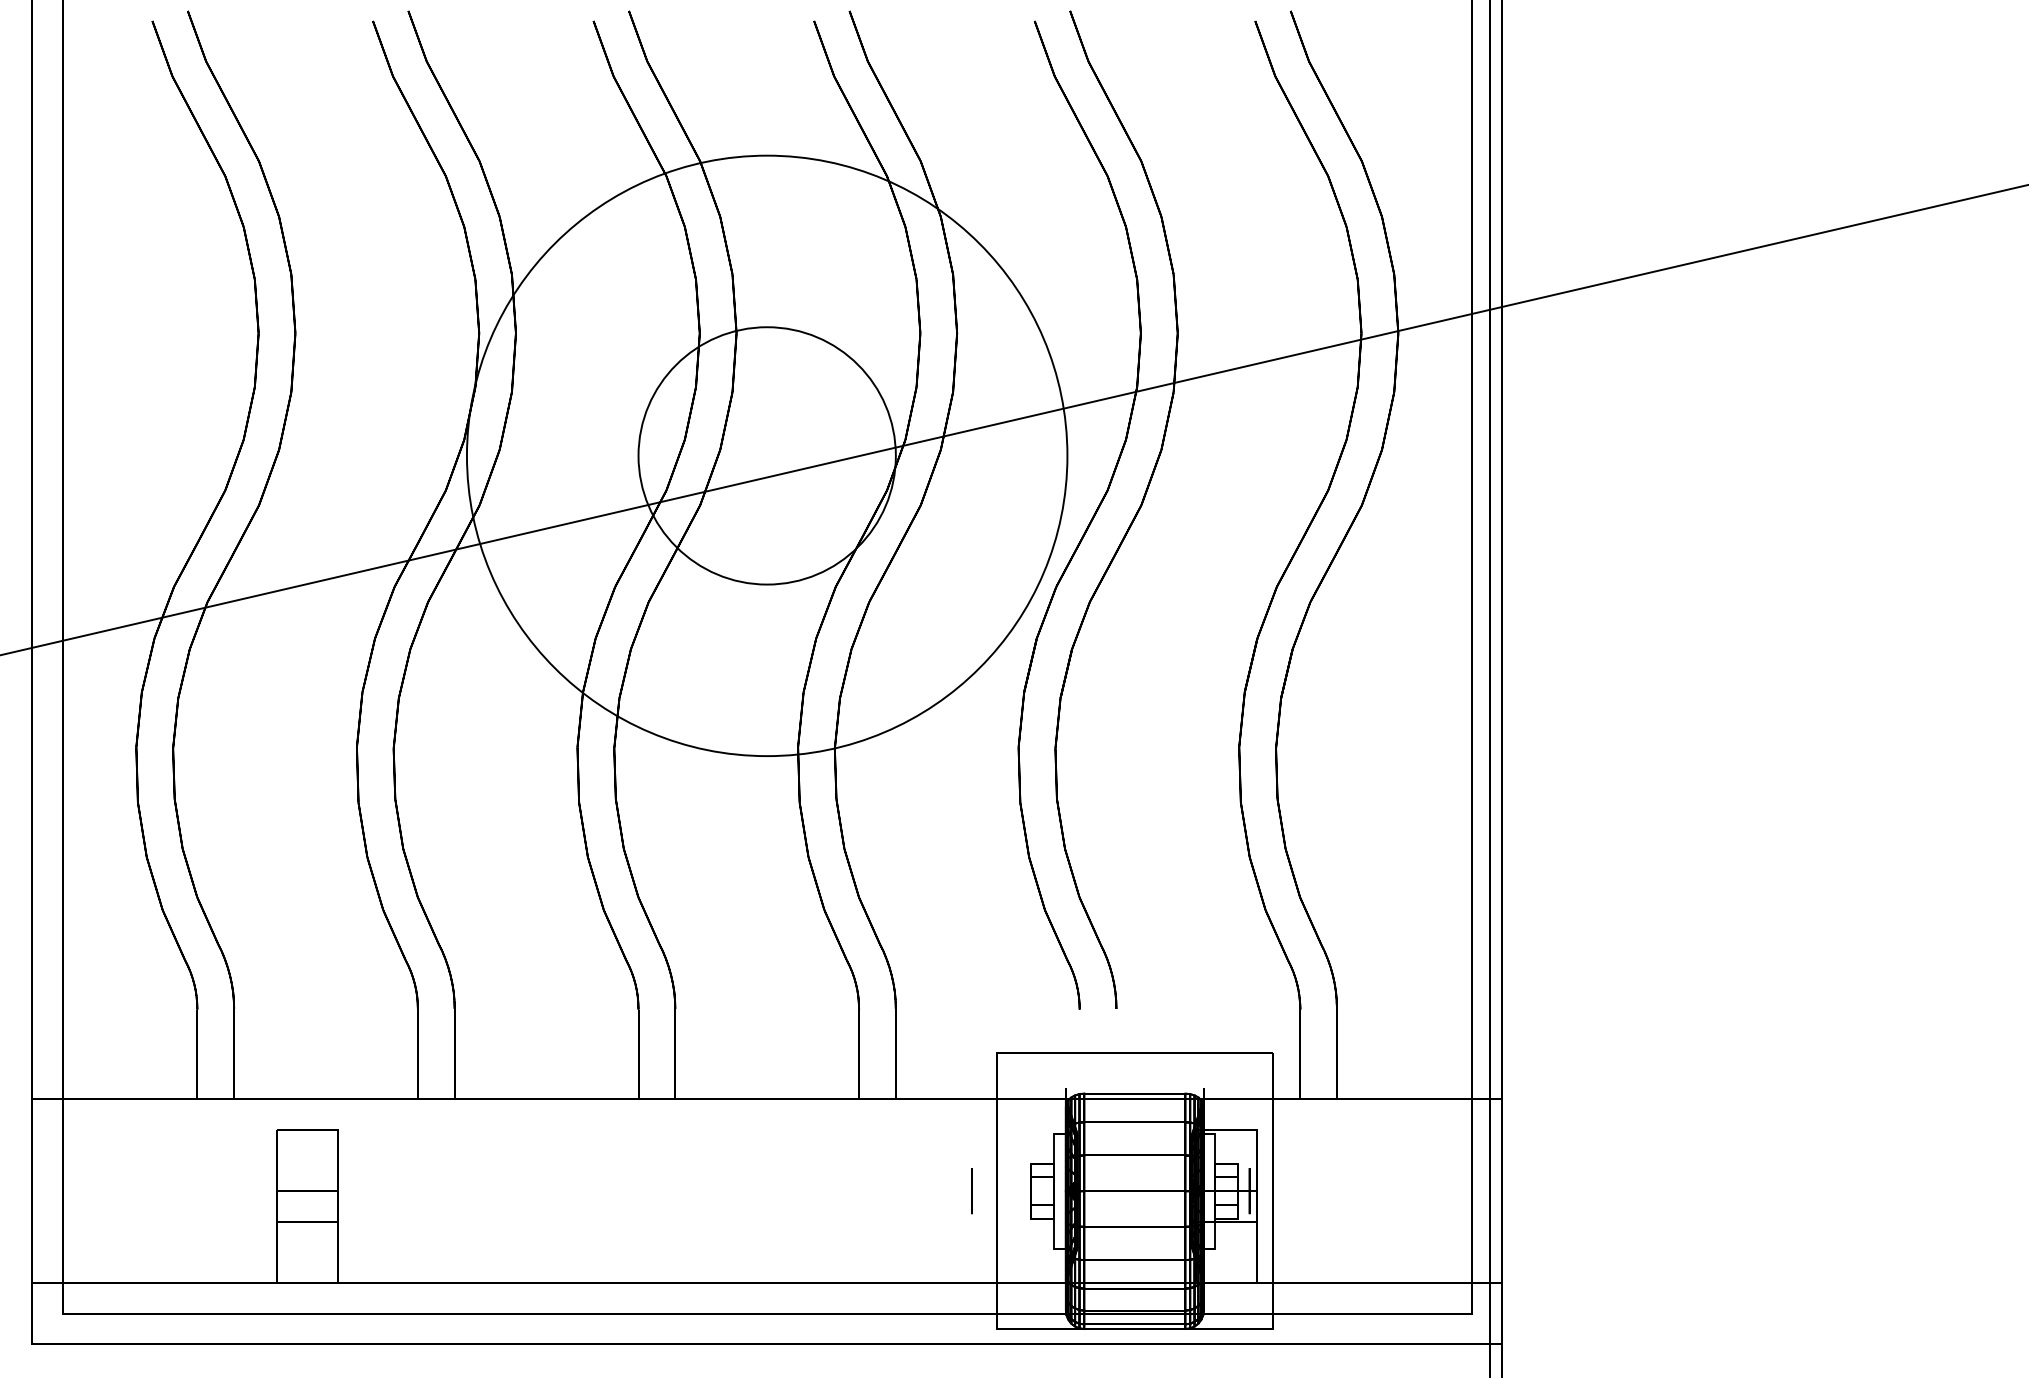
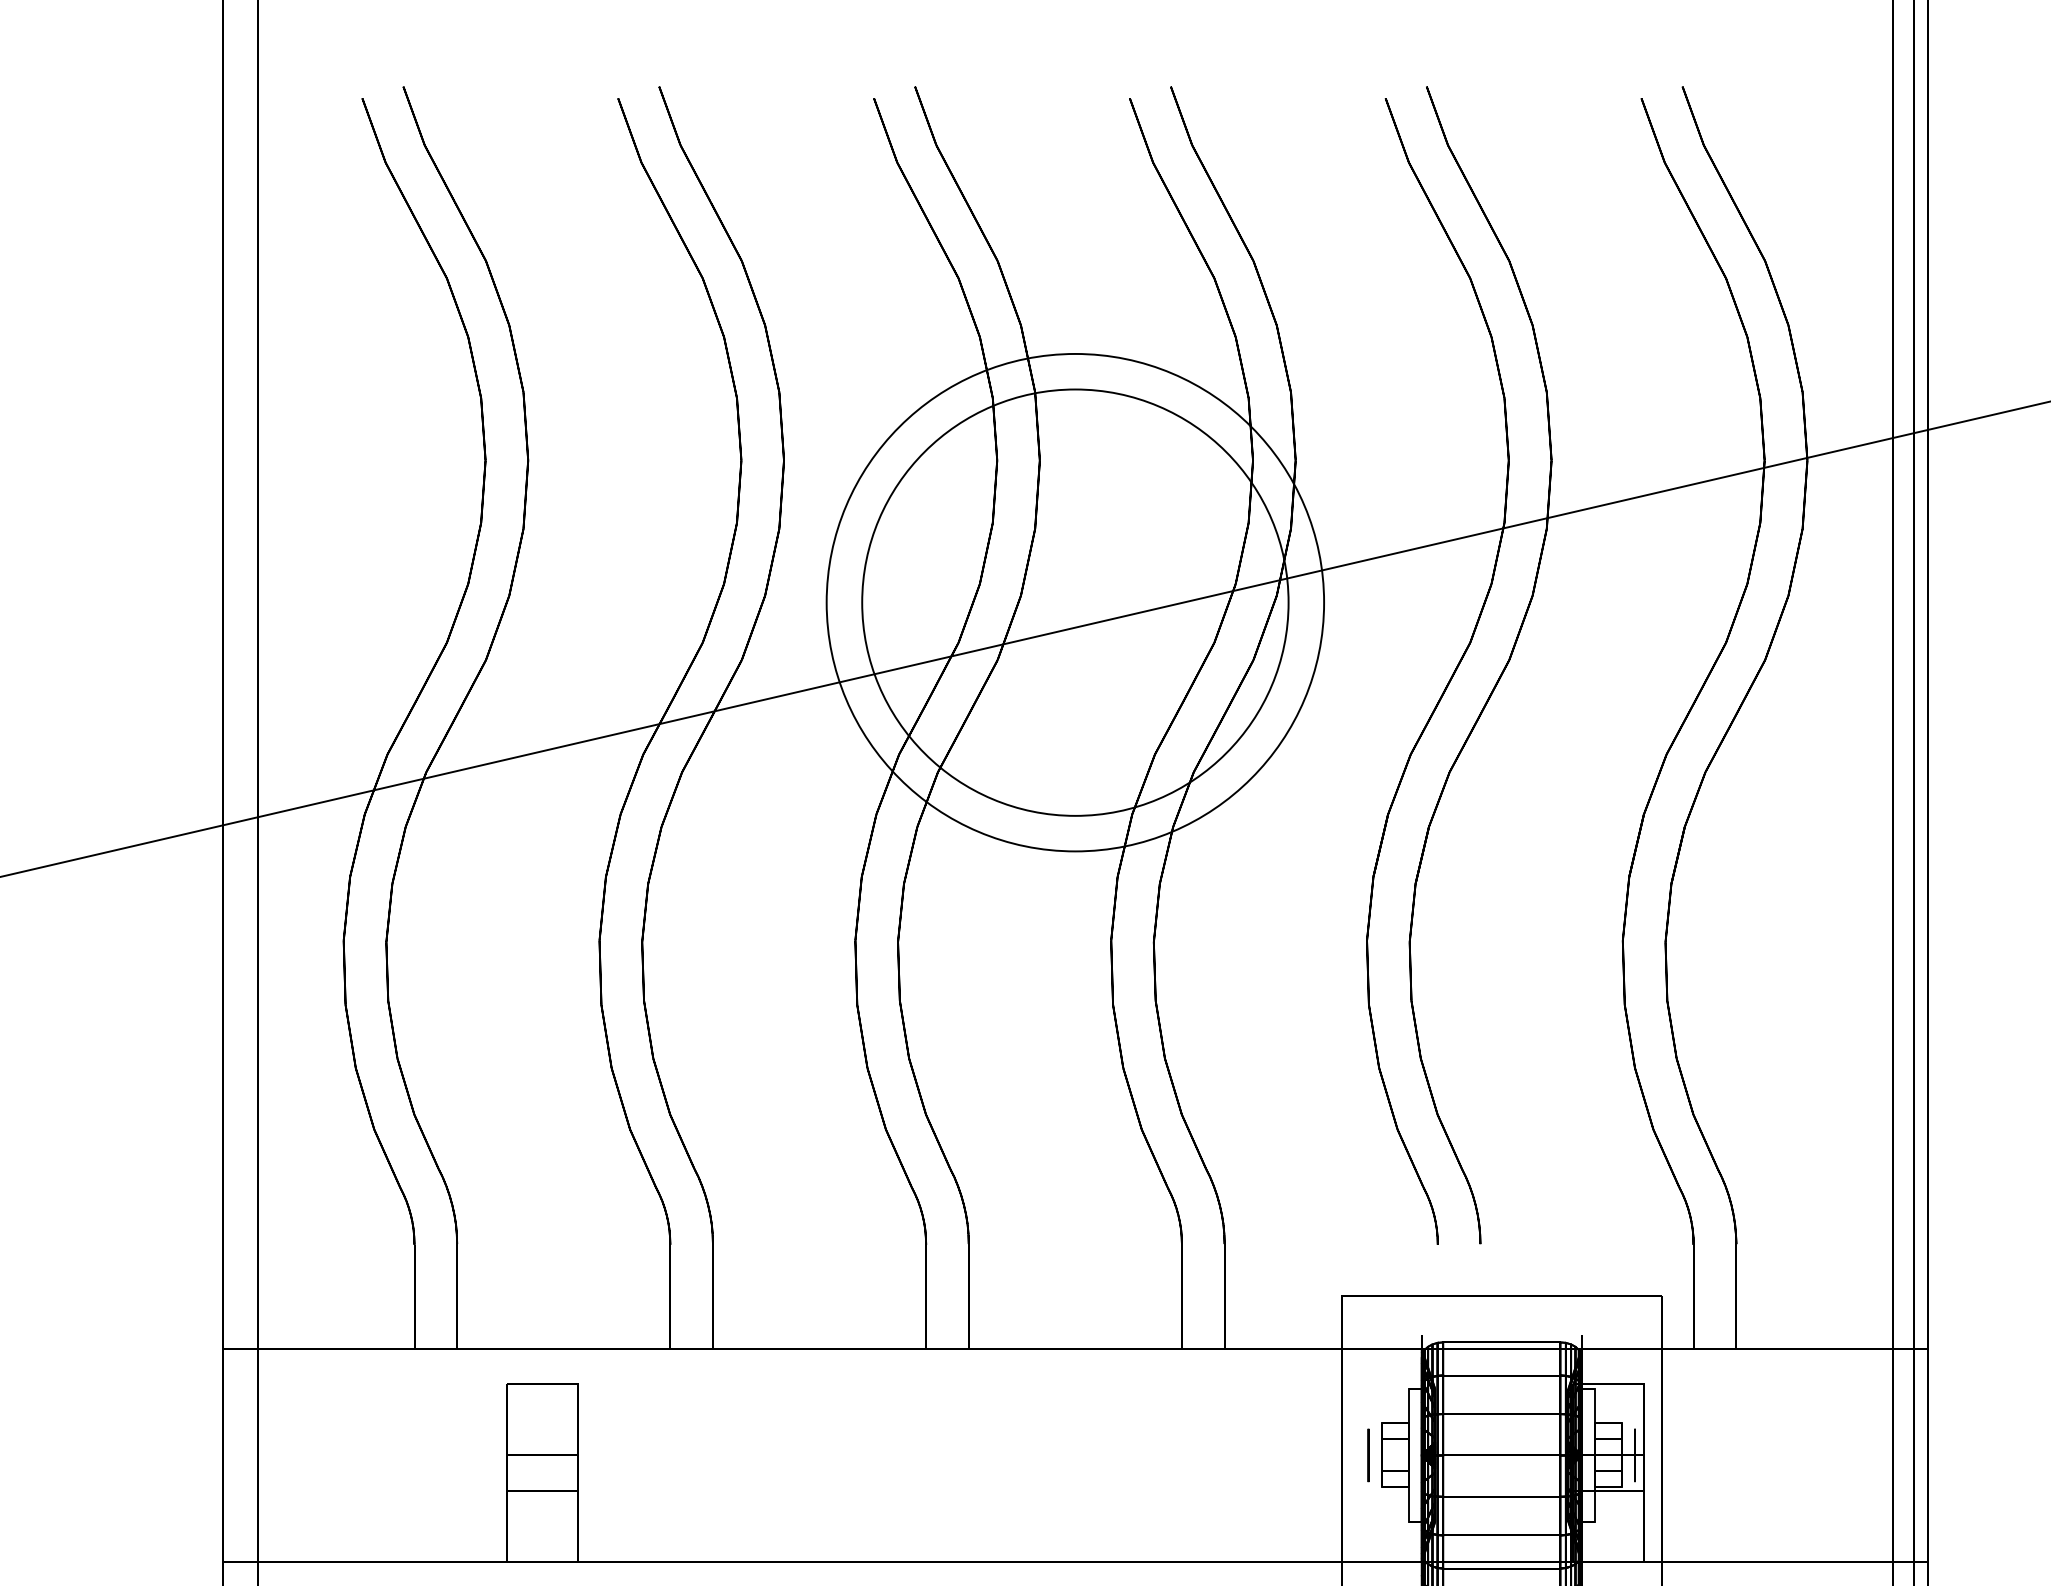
circle: (766, 455) -> (1074, 602), size x0.71
circle: (767, 455) -> (1075, 602), size x1.43
circle: (971, 1191) -> (1368, 1455), moved

